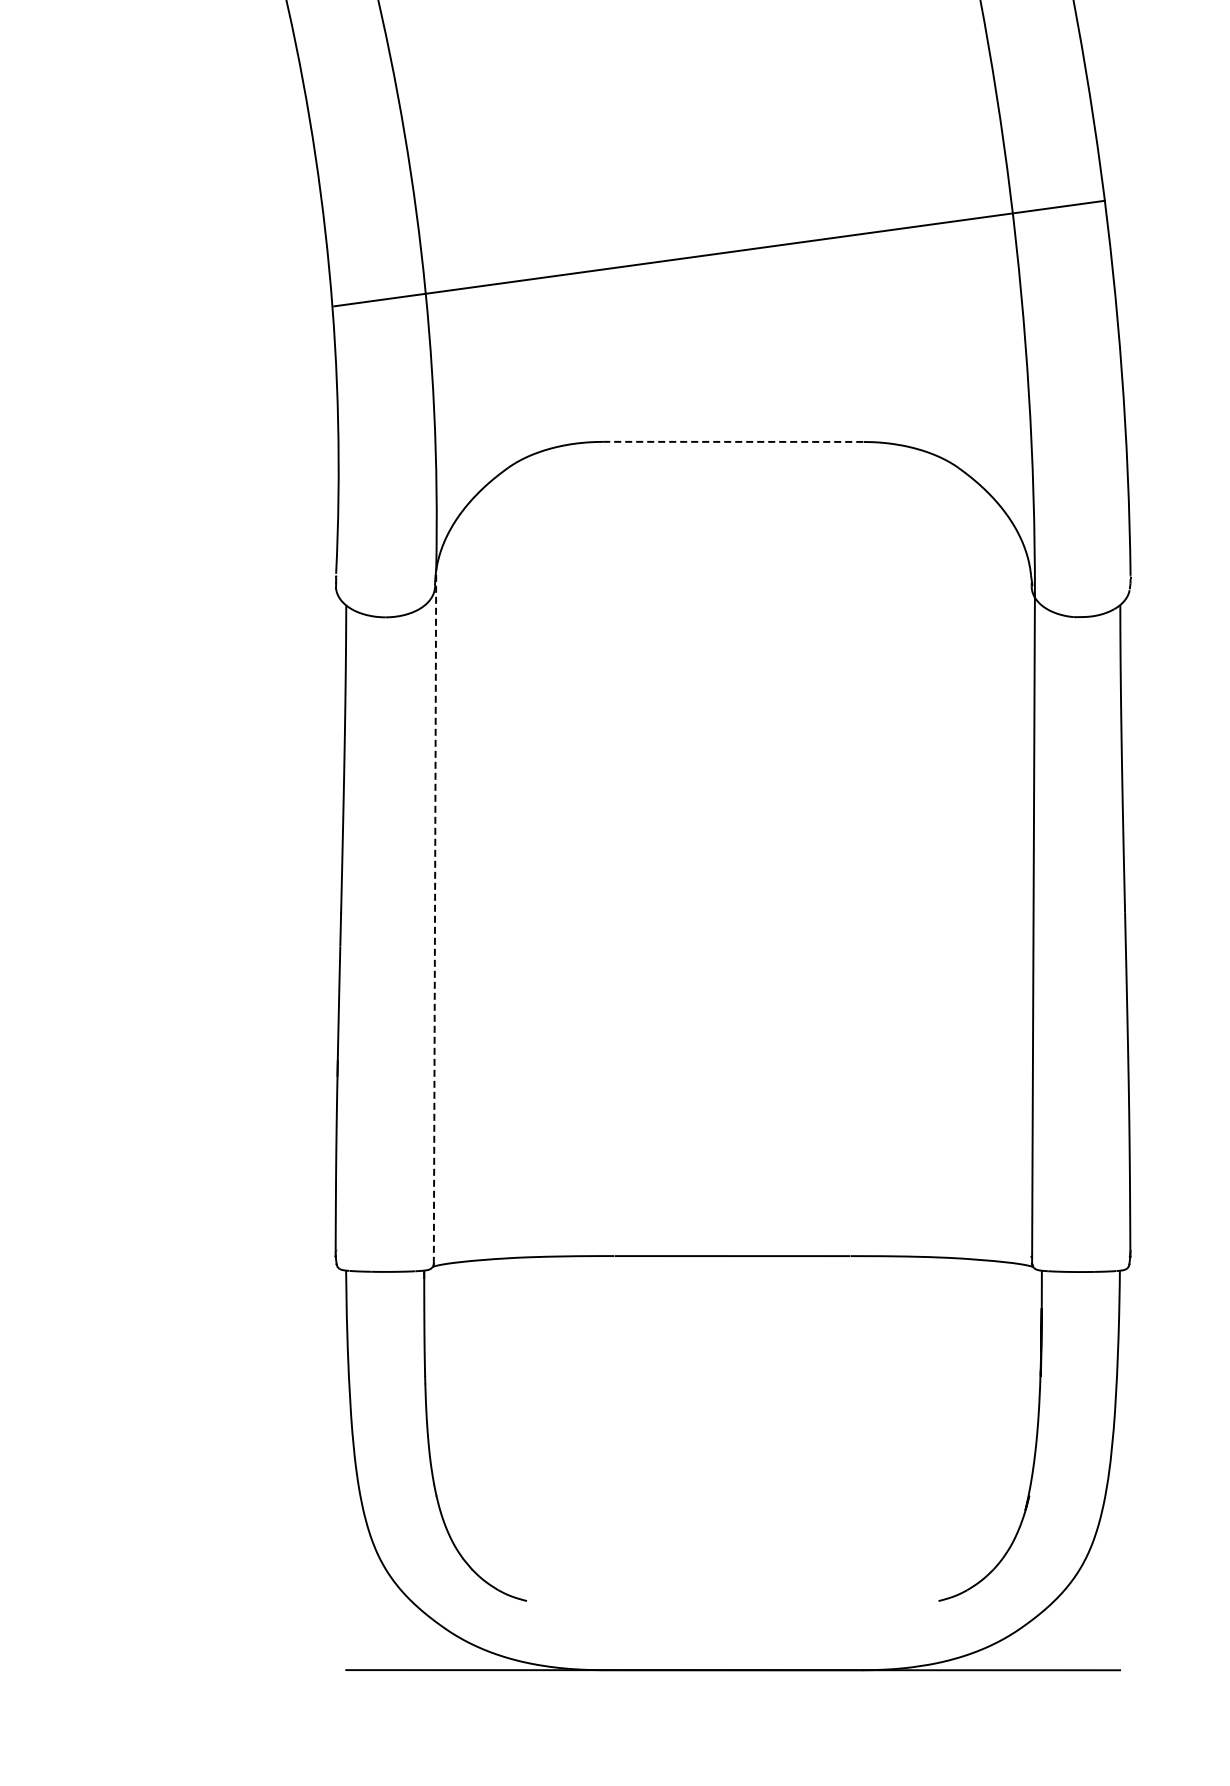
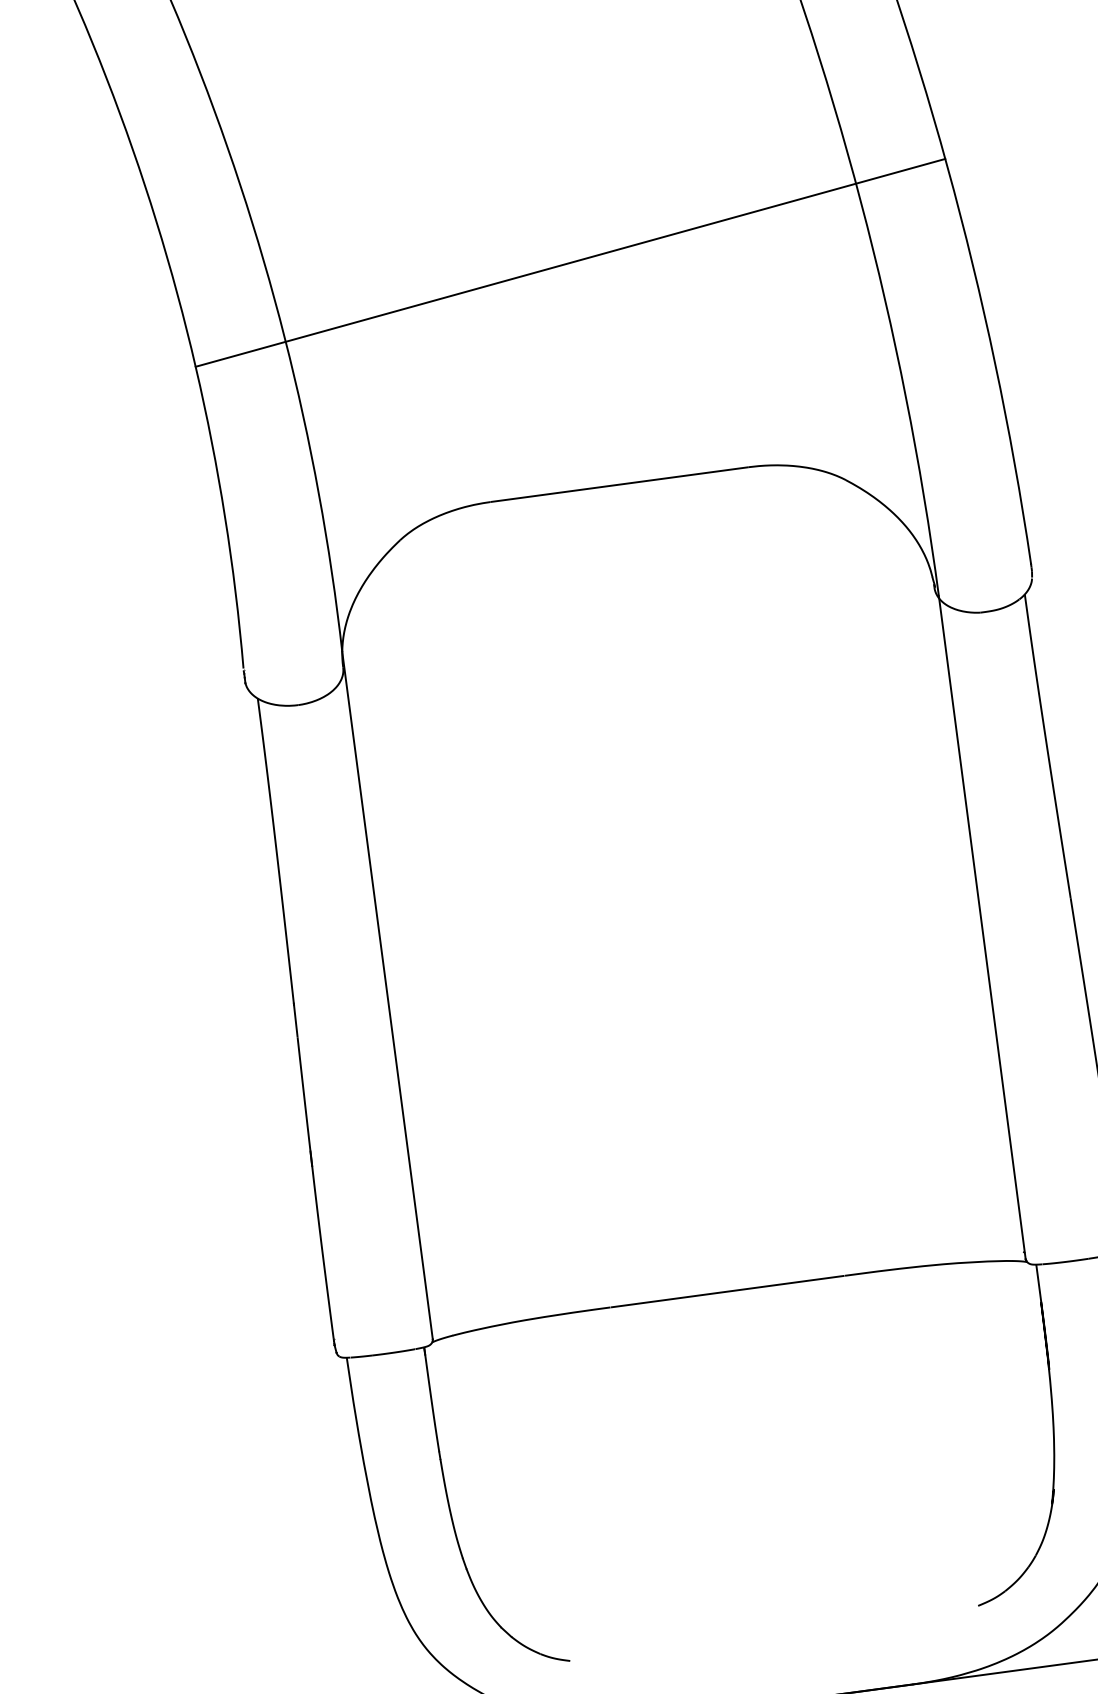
line: (719, 253) -> (570, 262), moved
line: (733, 441) -> (619, 484), dashed -> solid
line: (435, 917) -> (388, 995), dashed -> solid

